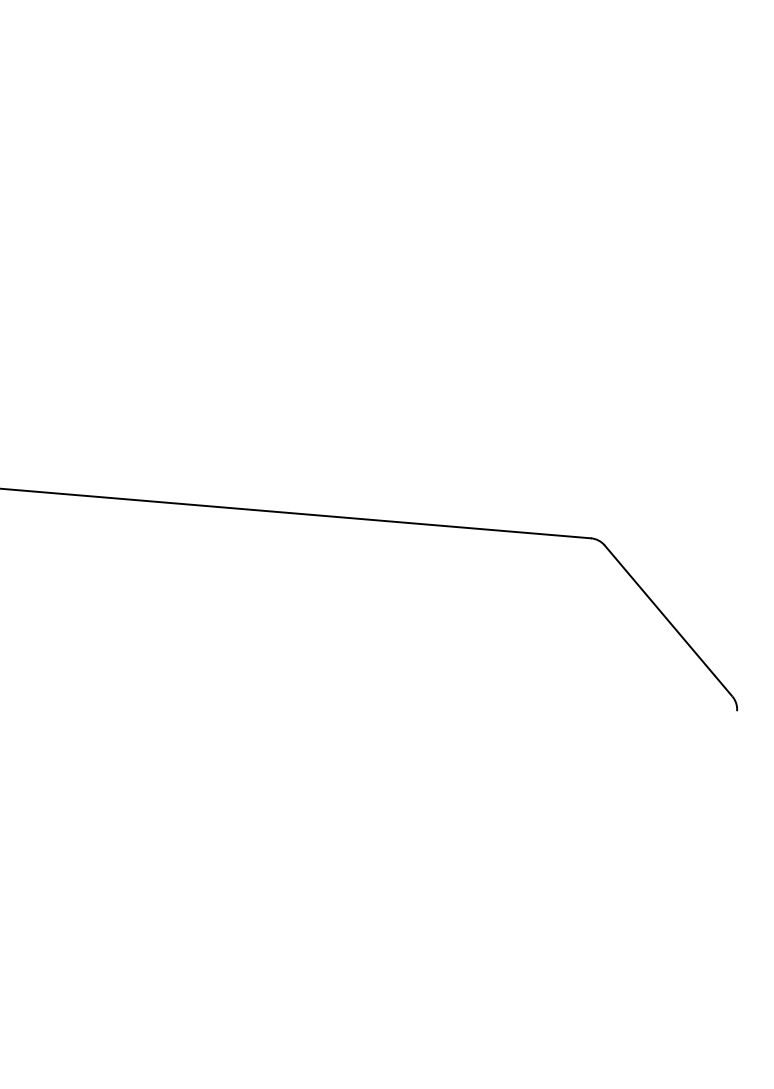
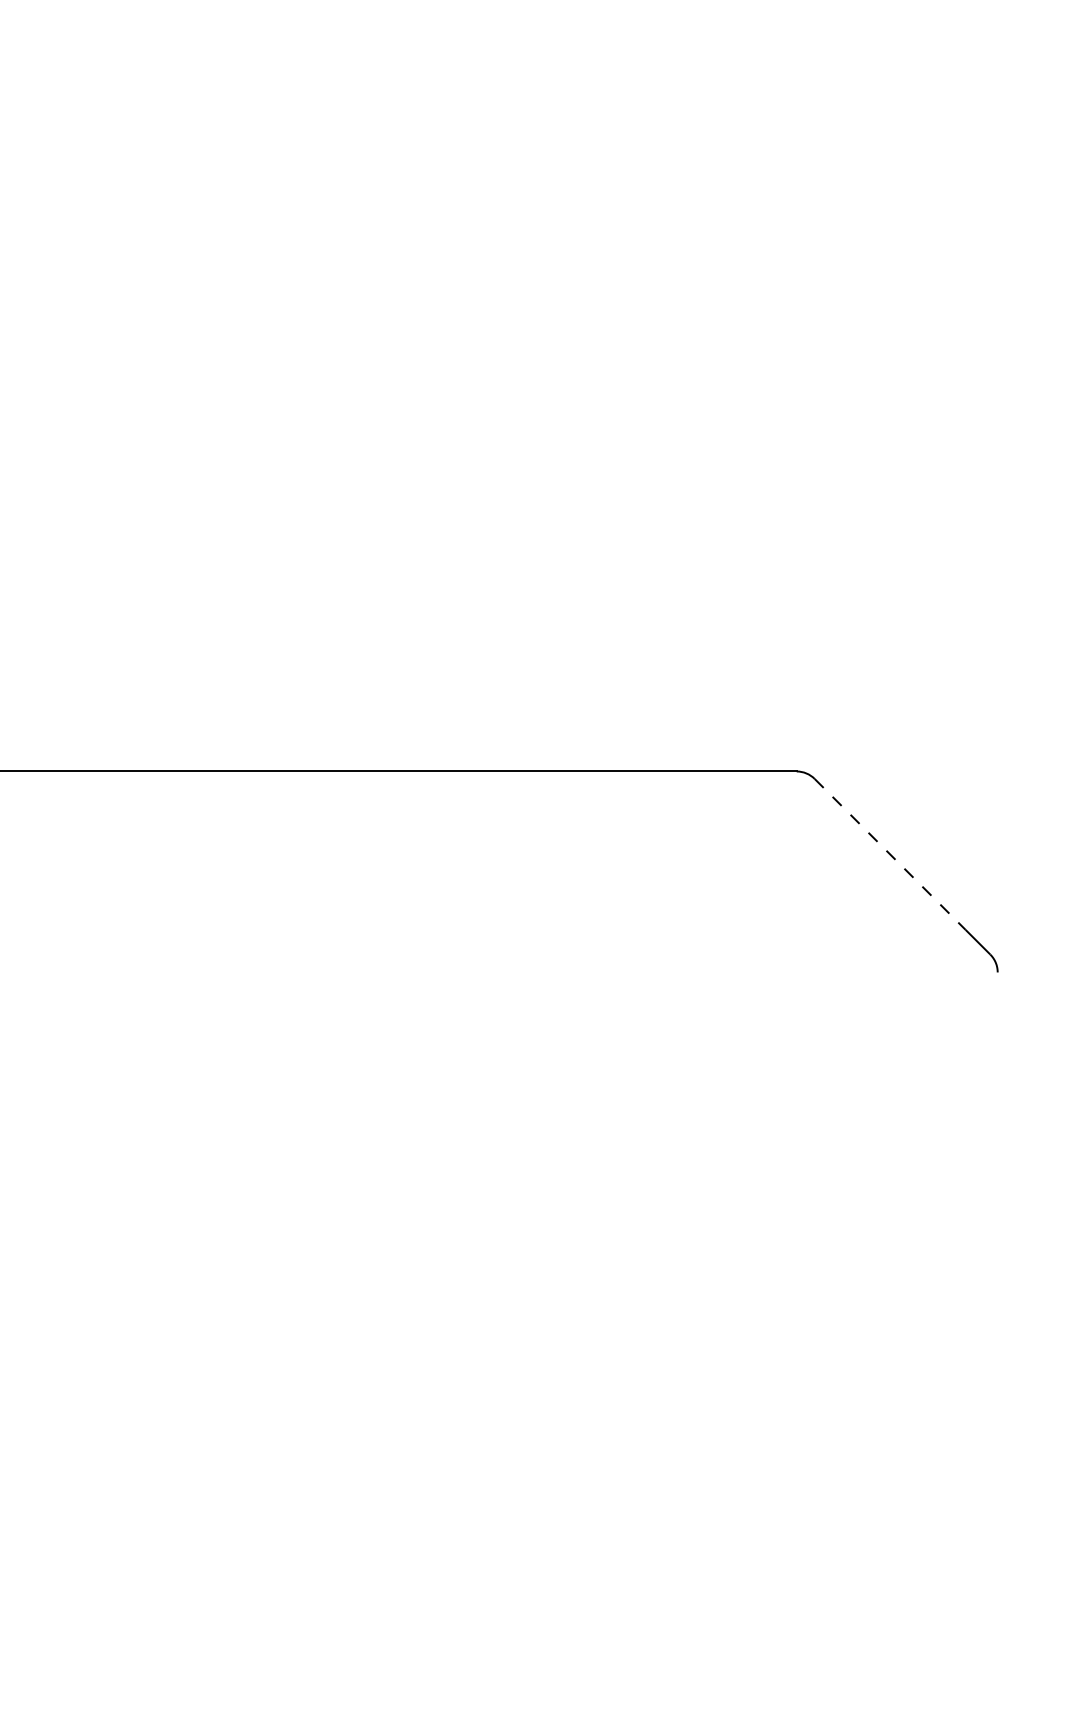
line: (659, 610) -> (890, 854), solid -> dashed

